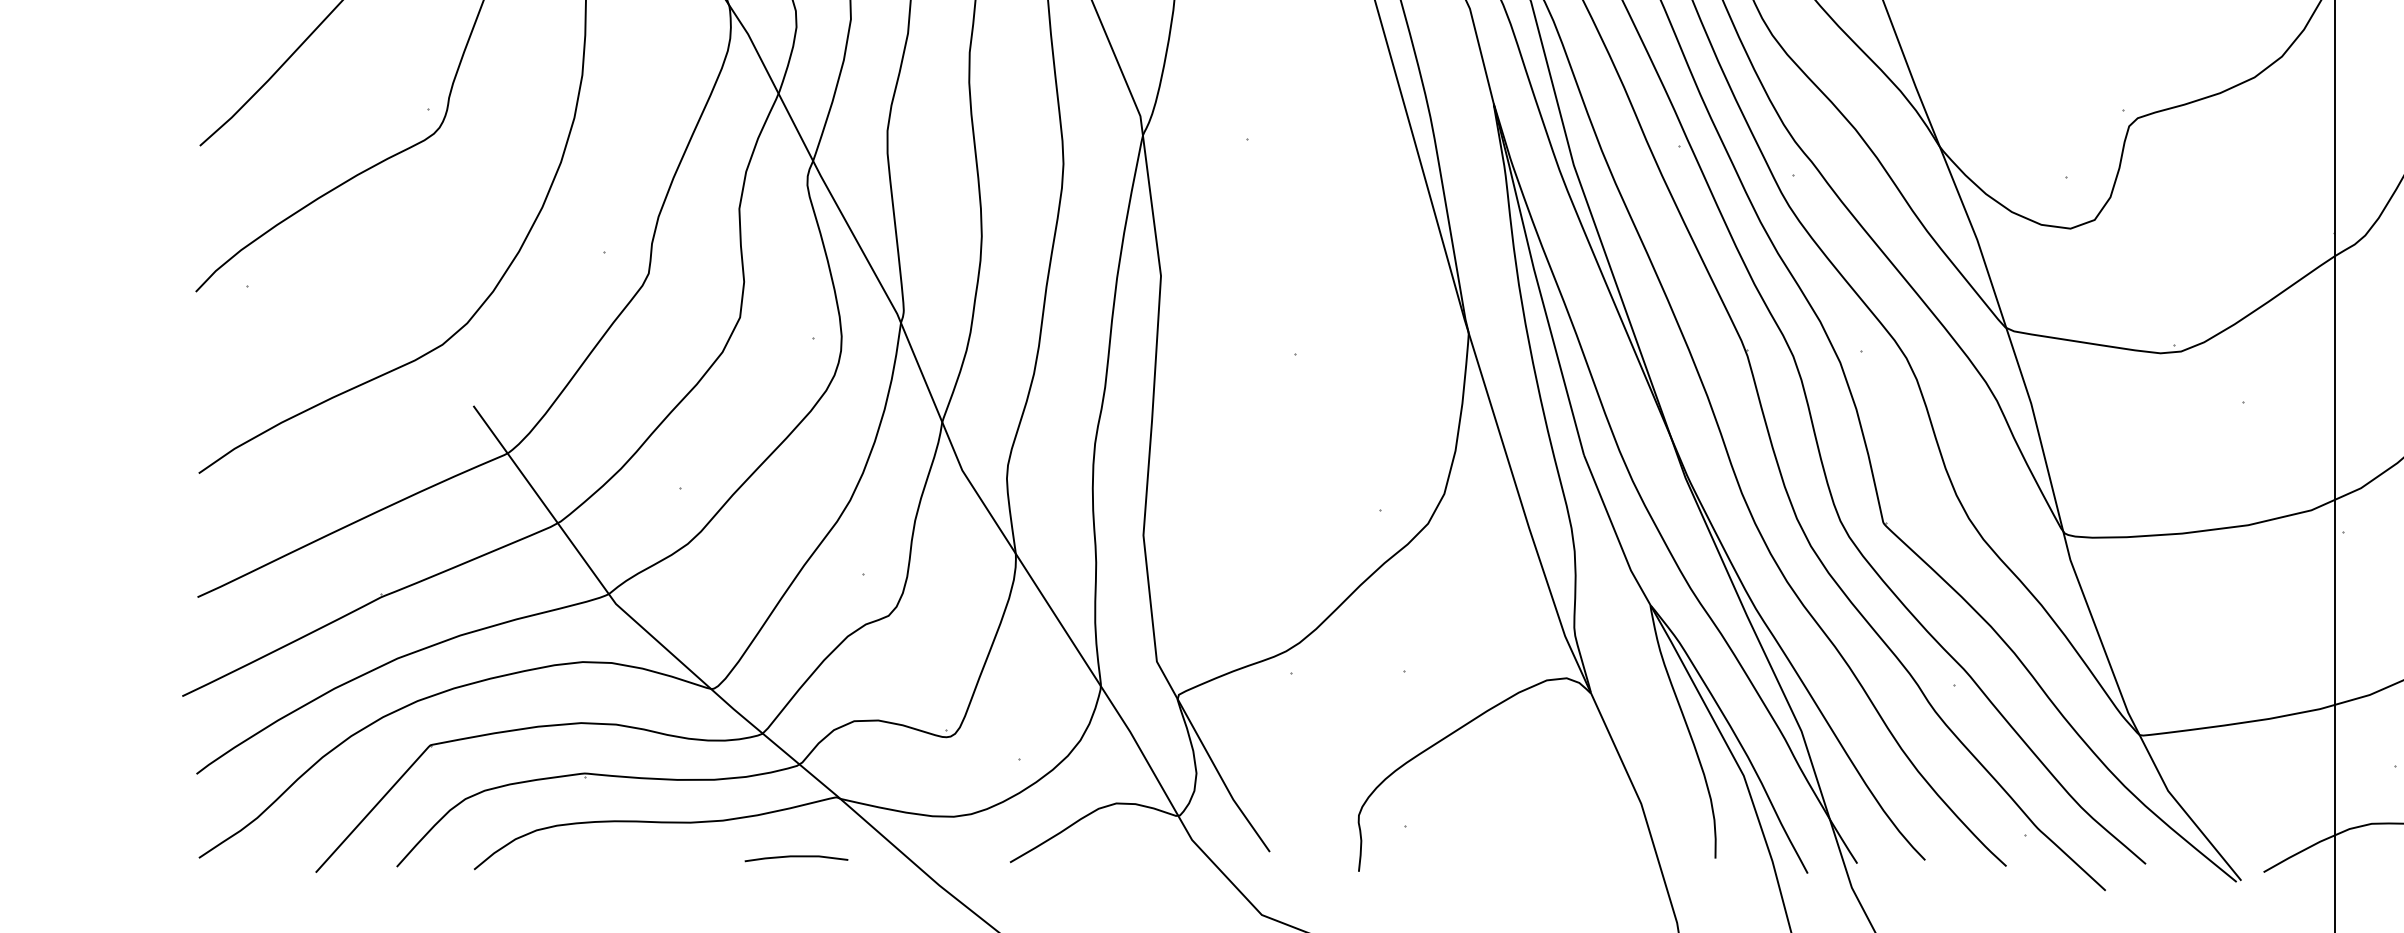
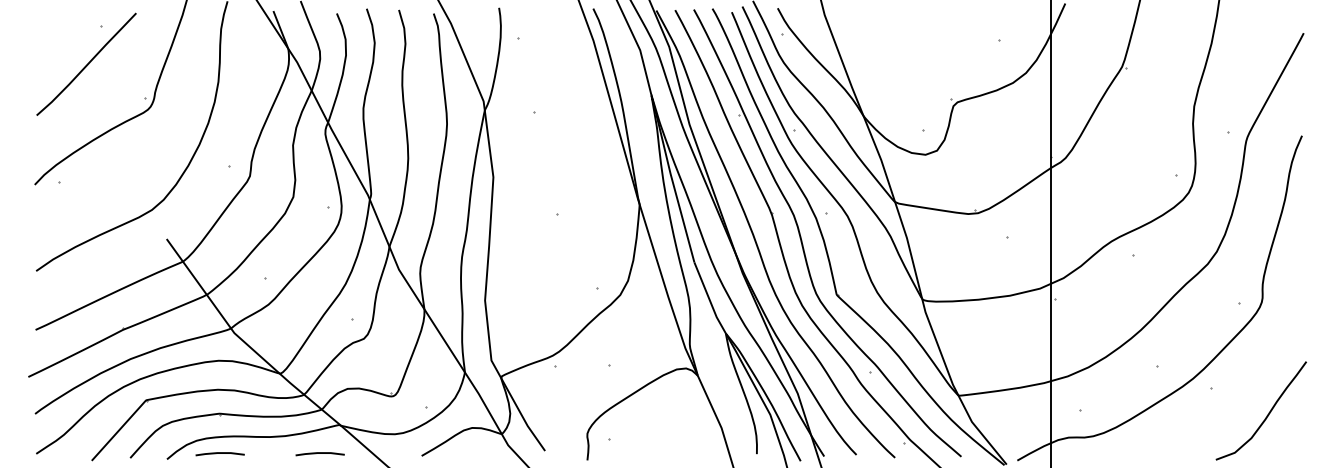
line: (584, 857) -> (219, 453), added

